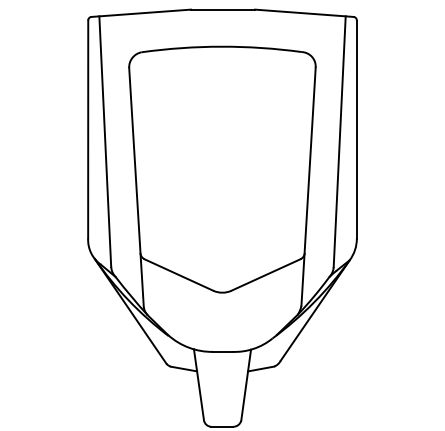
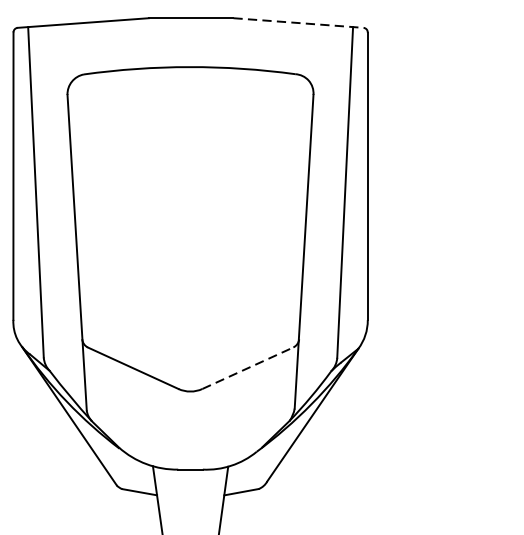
line: (304, 13) -> (298, 23), solid -> dashed
line: (265, 275) -> (247, 368), solid -> dashed

